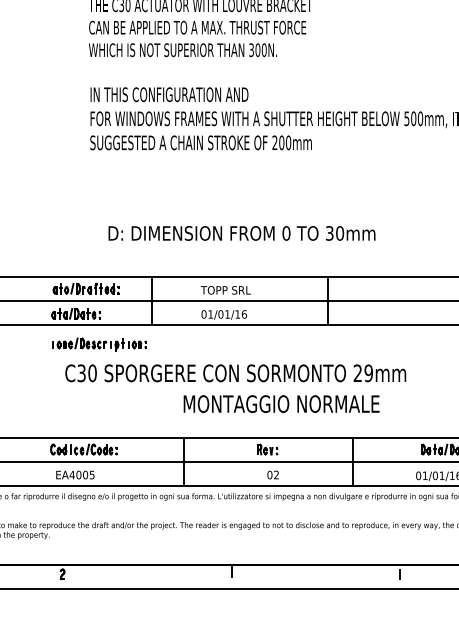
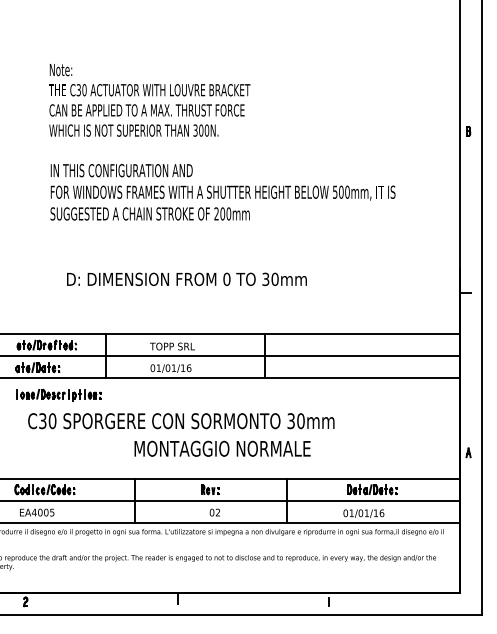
text: (241, 232) -> (186, 278), moved
text: (362, 373) -> (295, 421), 29mm -> 30mm

